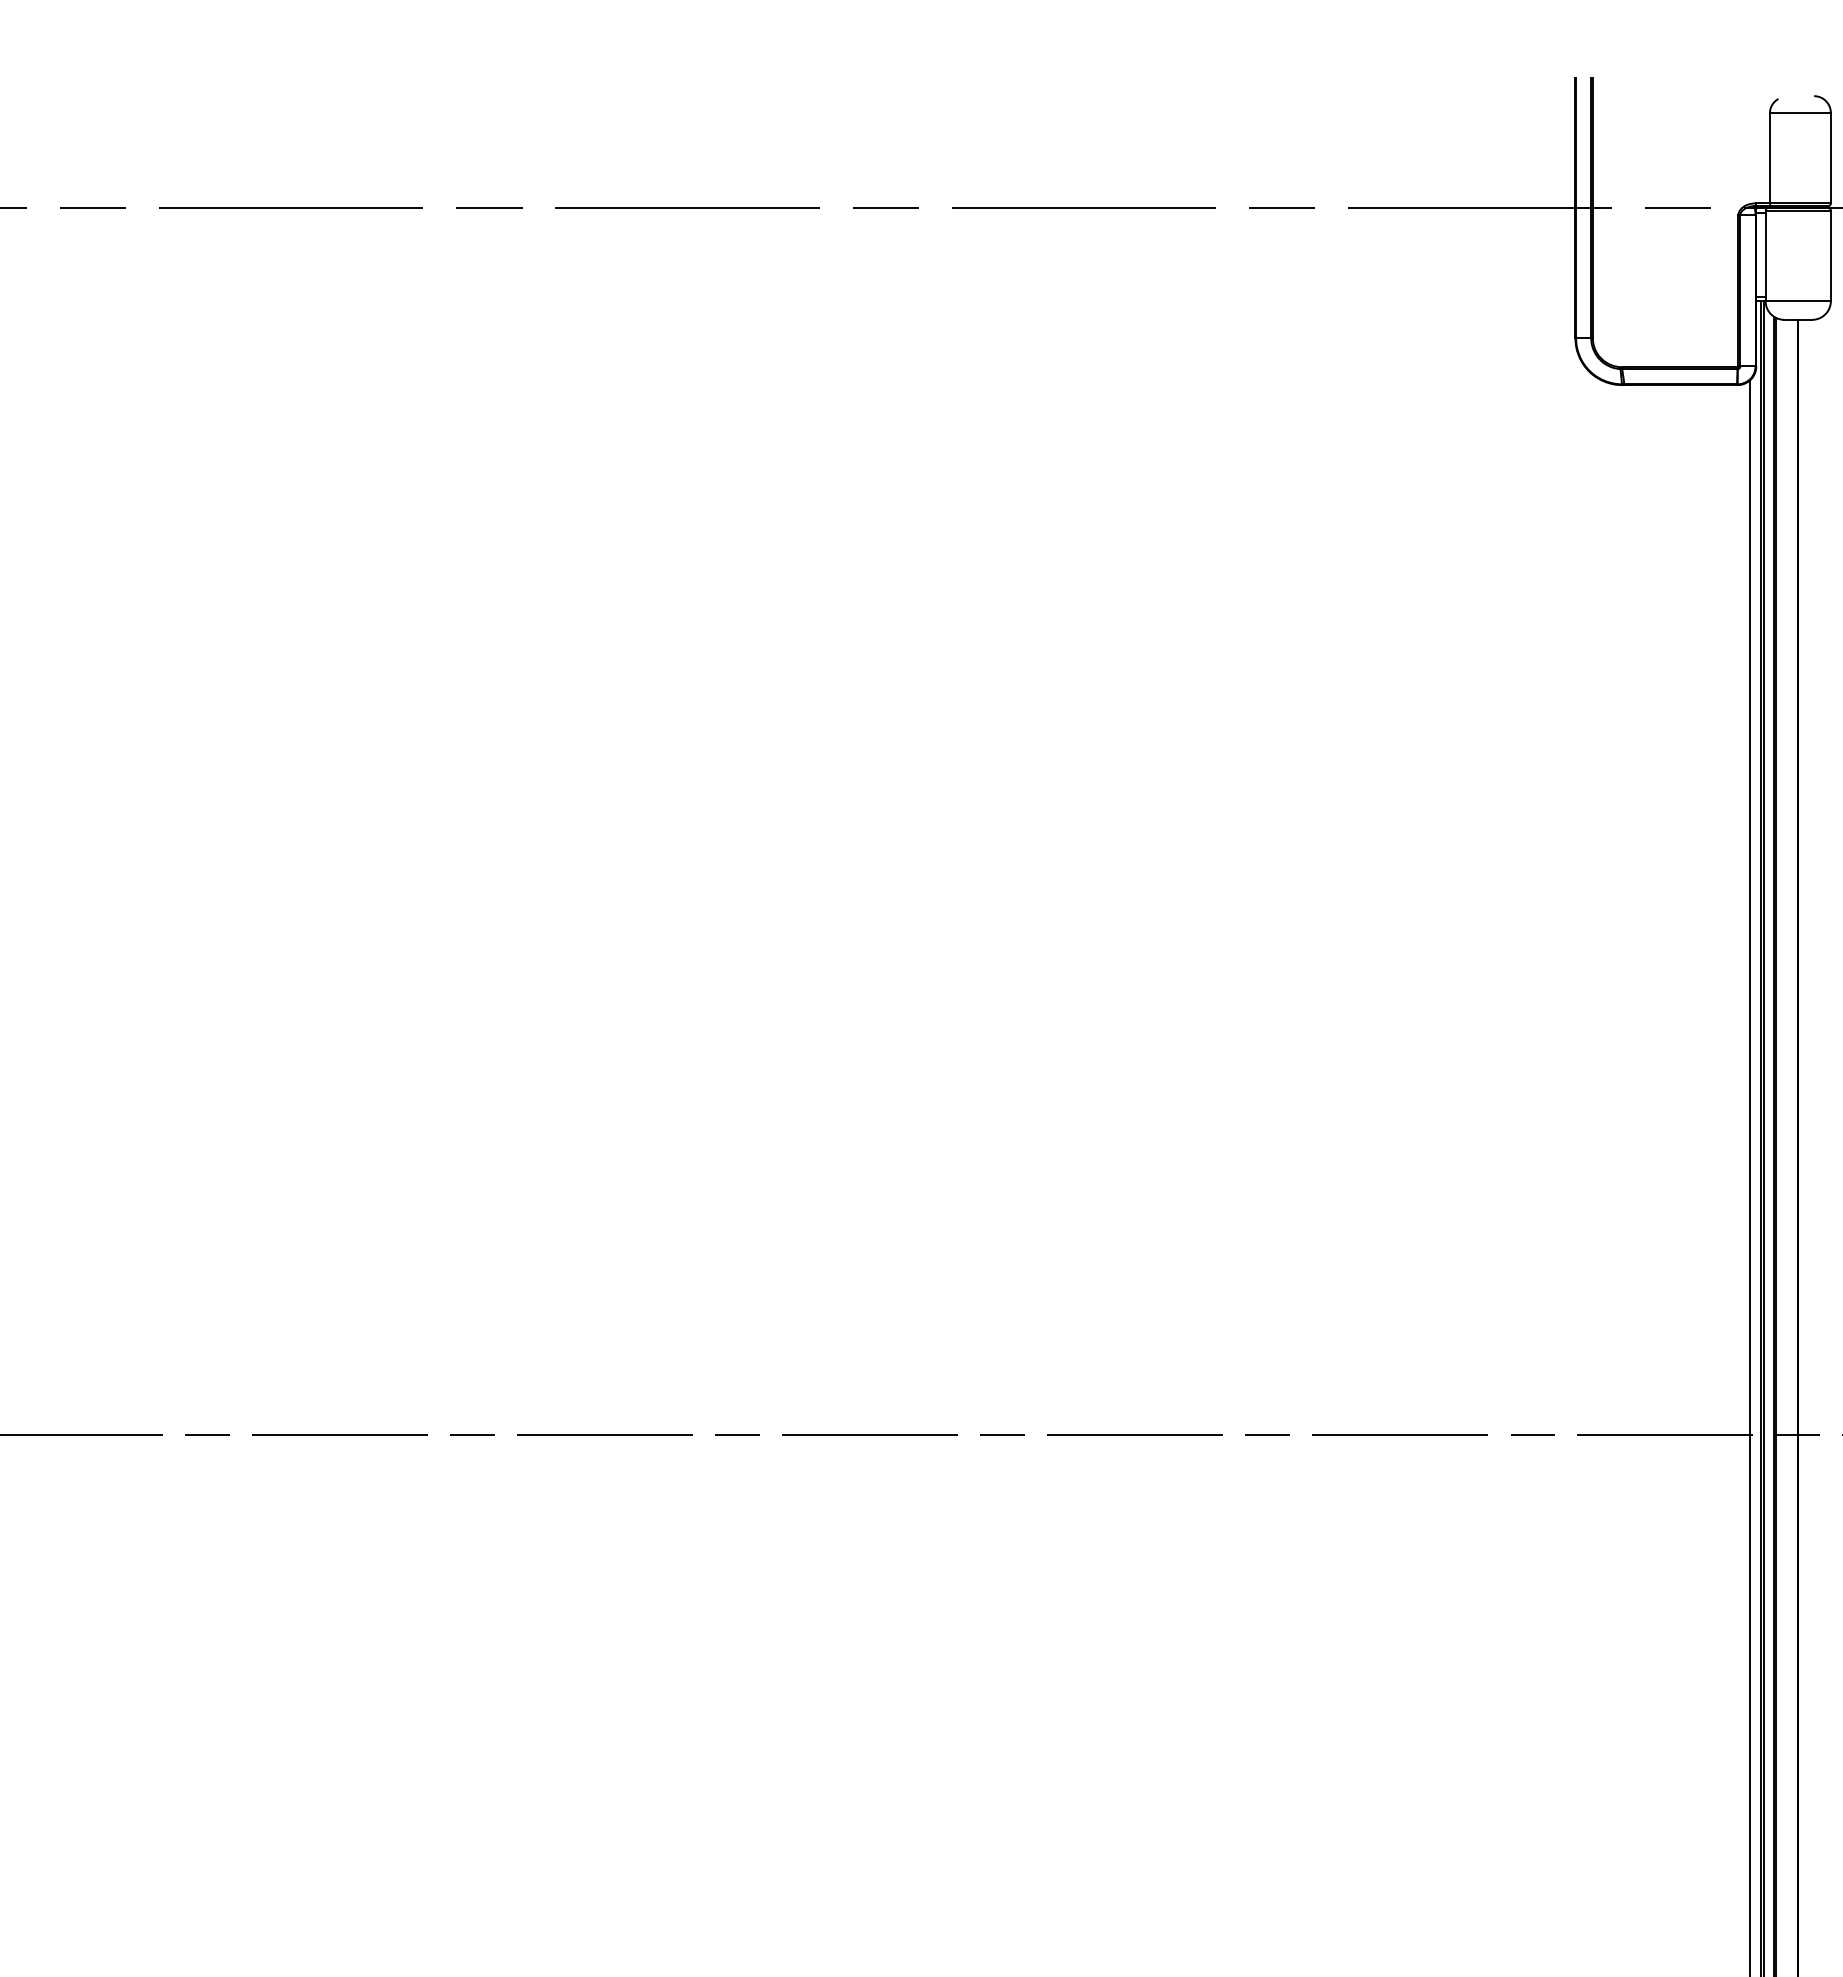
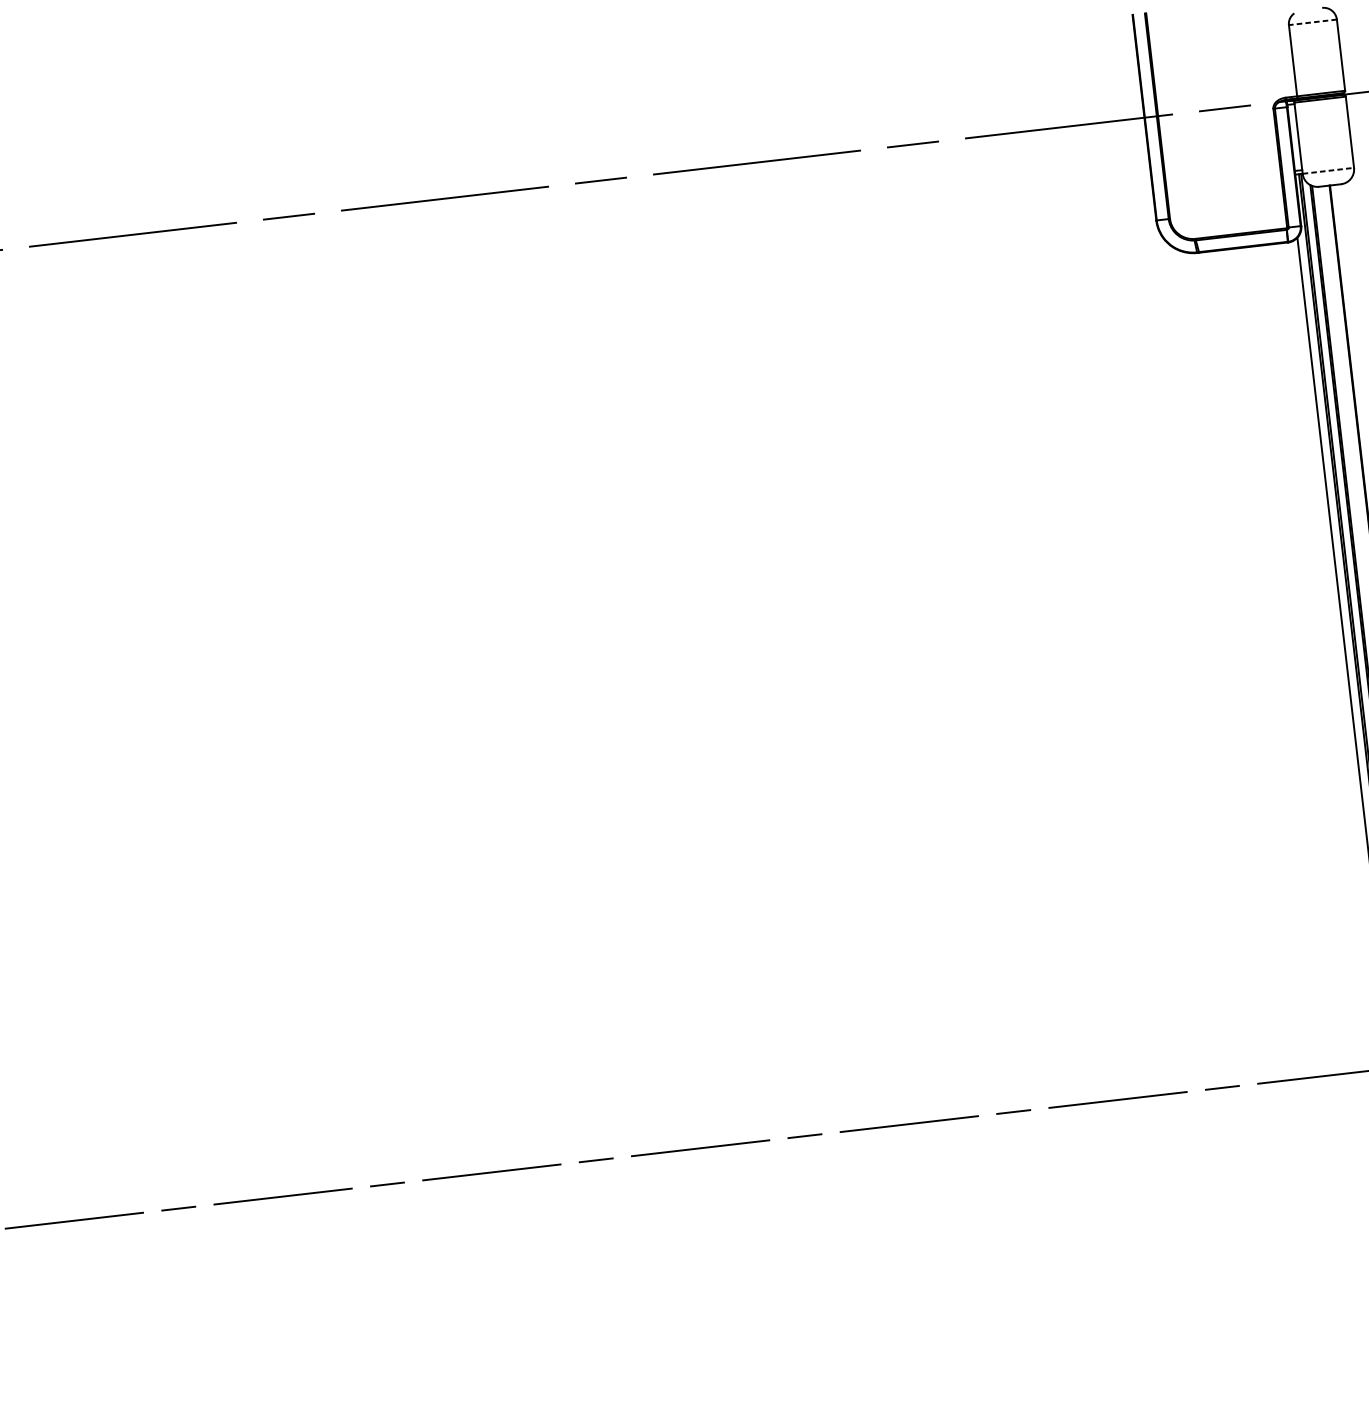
line: (1799, 112) -> (1312, 22), solid -> dashed
line: (1798, 301) -> (1328, 171), solid -> dashed

